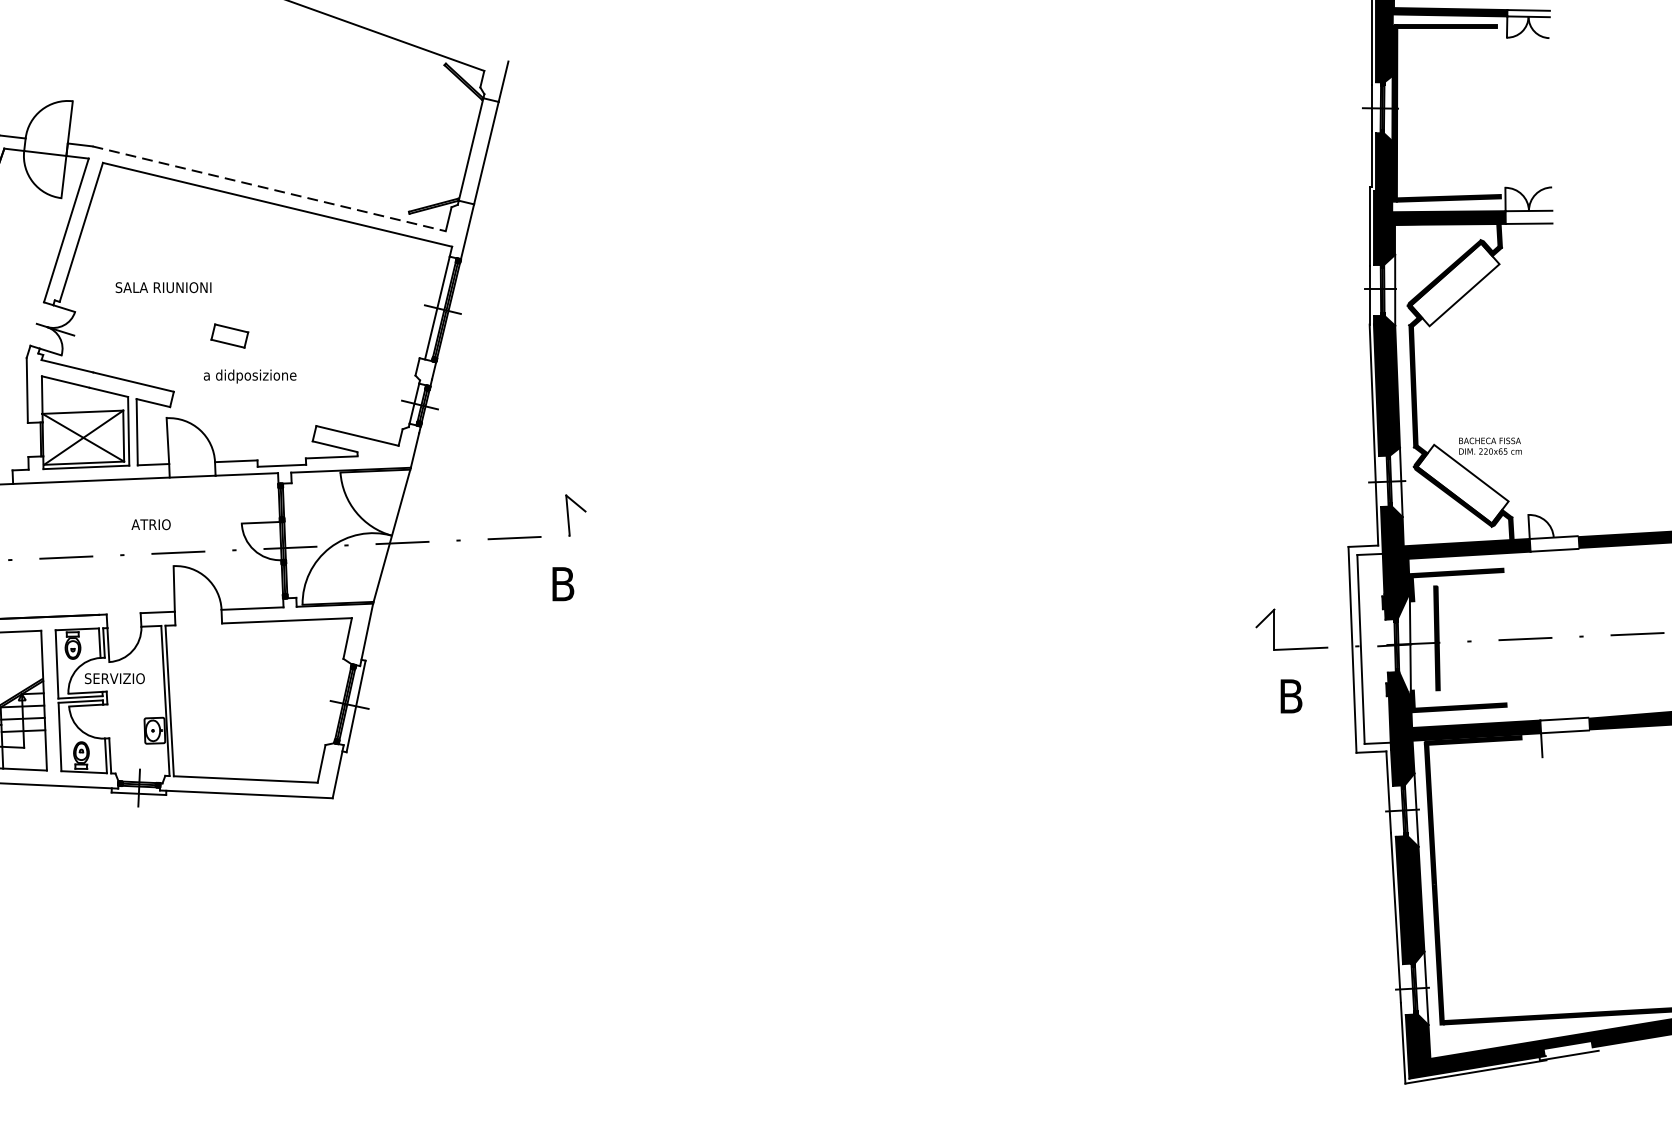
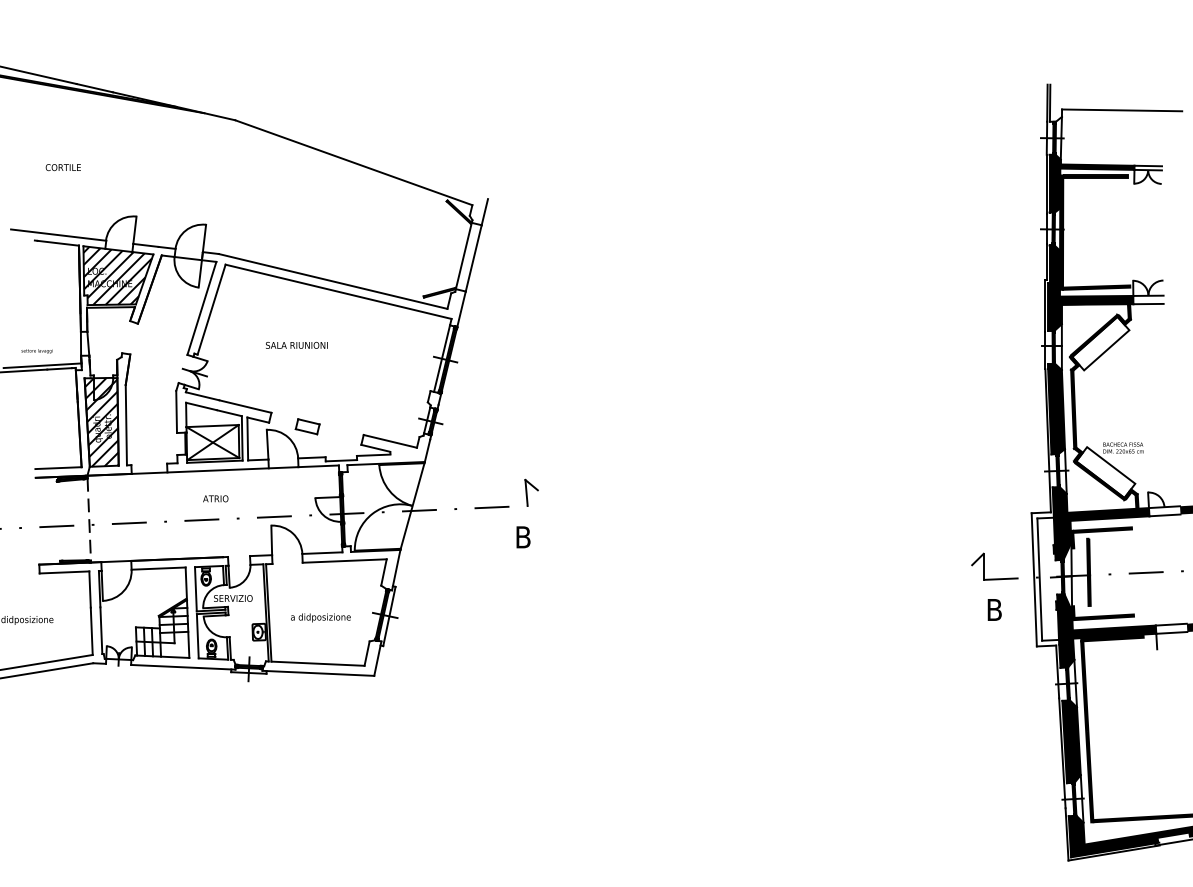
line: (269, 188) -> (333, 281), dashed -> solid
text: (163, 287) -> (296, 345), moved
part: (229, 335) -> (307, 426), moved
text: (249, 375) -> (320, 617), moved
text: (150, 524) -> (215, 498), moved

